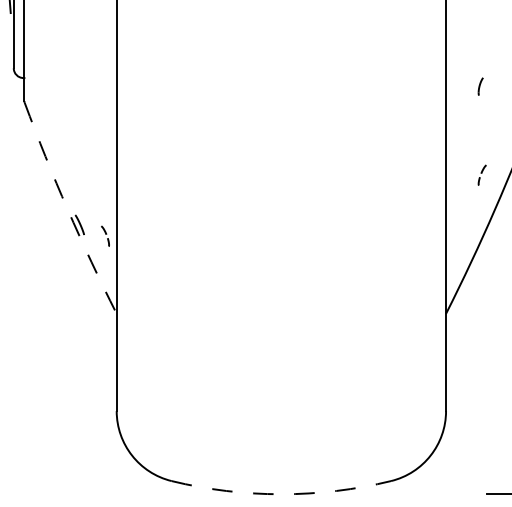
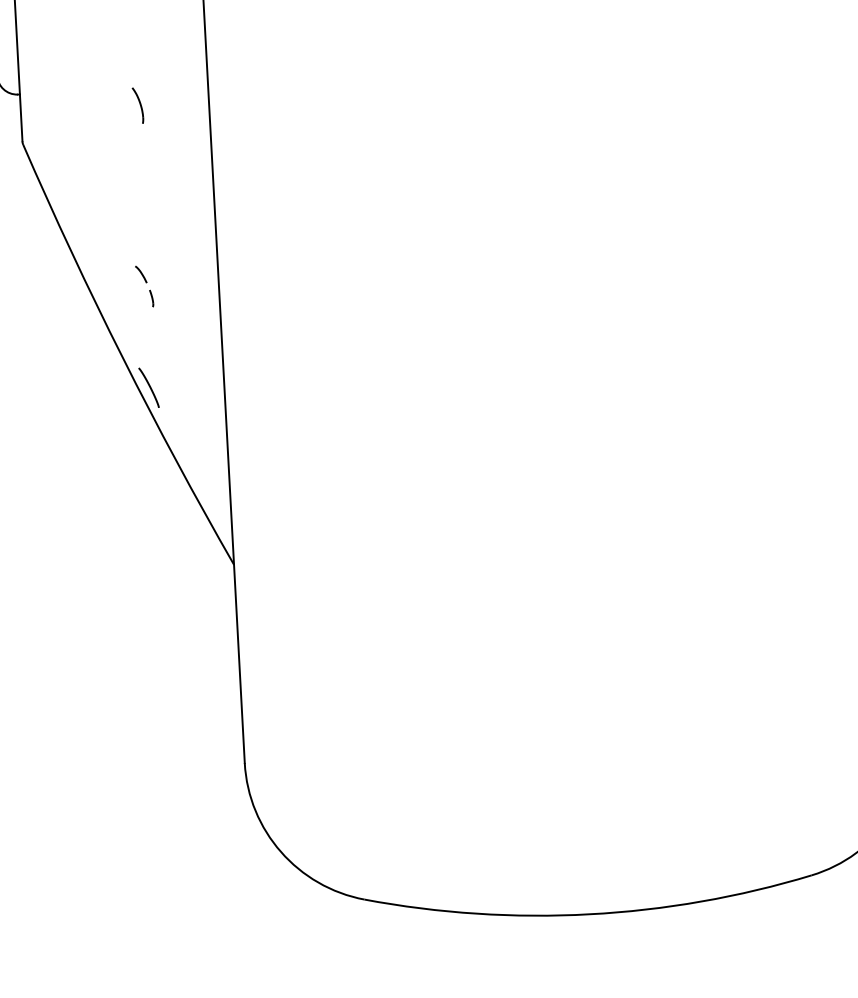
part: (81, 86) -> (137, 105), added
arc: (67, 209) -> (122, 357), dashed -> solid
part: (105, 235) -> (144, 284), moved
arc: (281, 494) -> (589, 914), dashed -> solid

